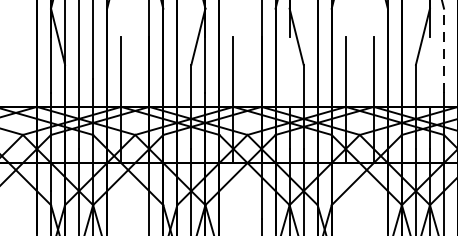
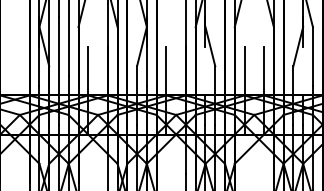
line: (443, 49) -> (312, 55), dashed -> solid

